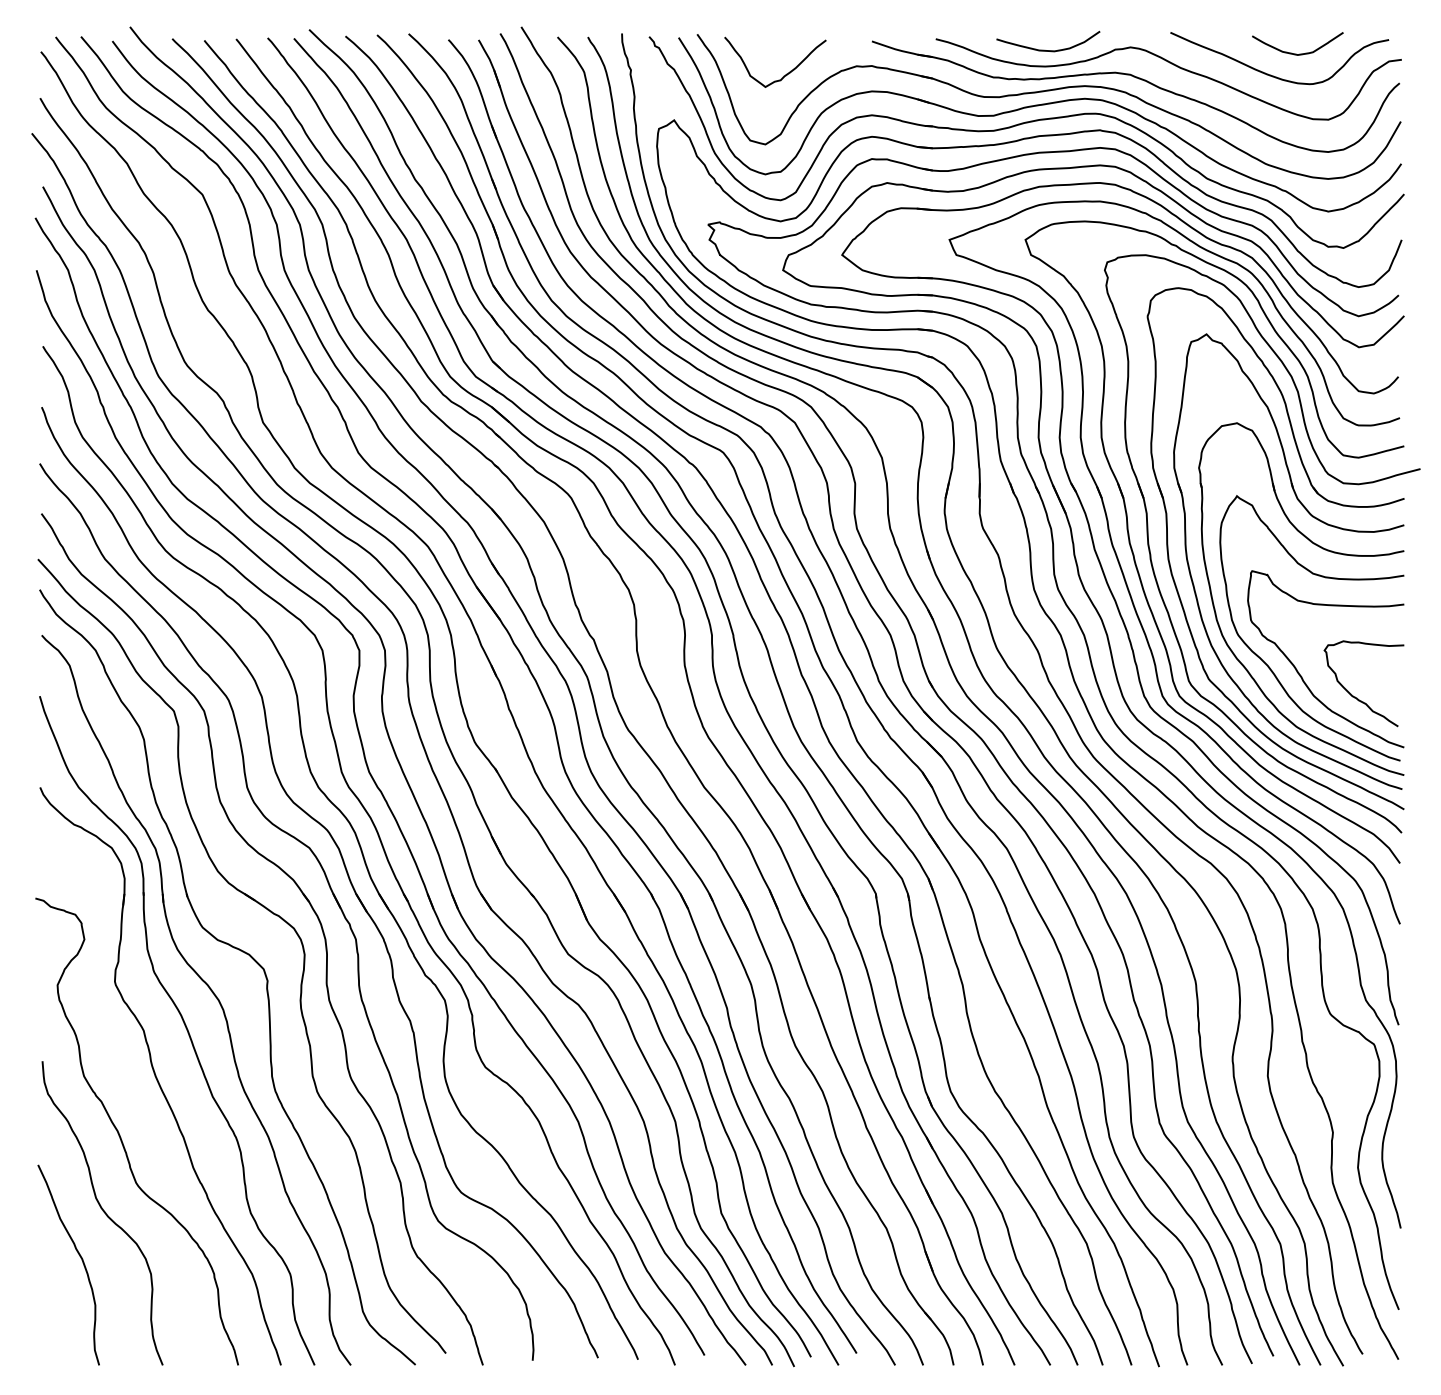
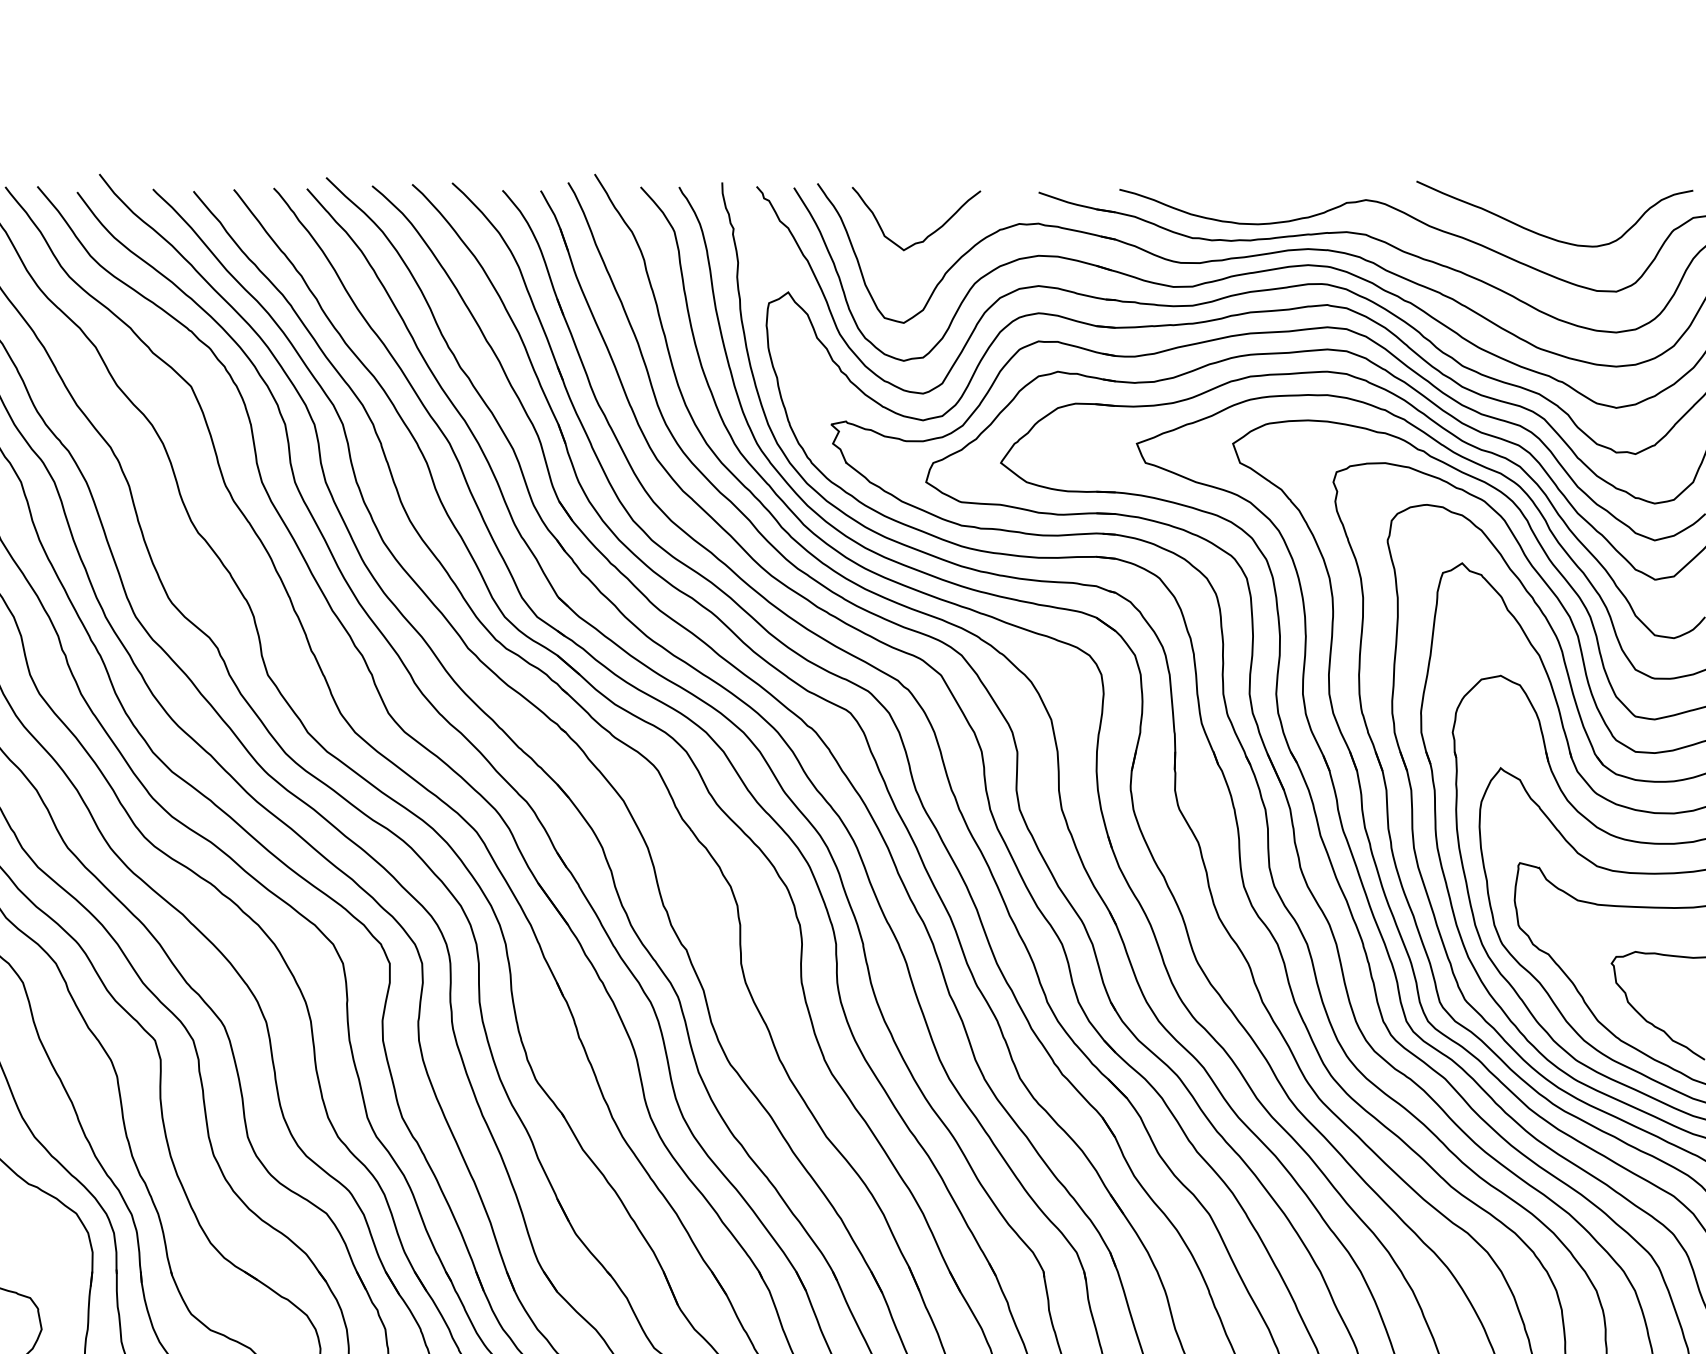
curve: (1044, 49) -> (1257, 202), removed
curve: (1296, 53) -> (1576, 207), removed

